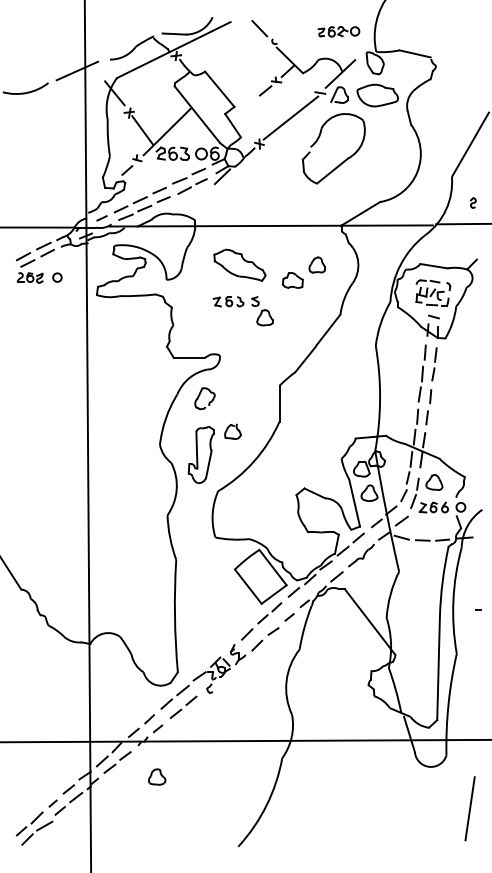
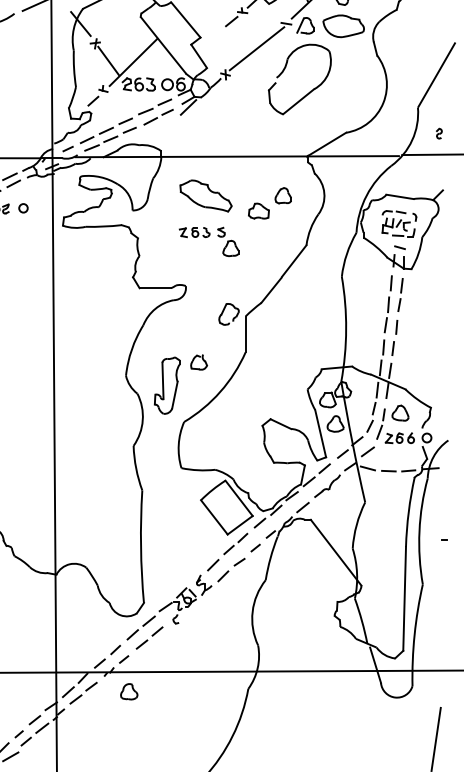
part: (204, 398) -> (228, 314), moved
part: (157, 776) -> (129, 691), moved

